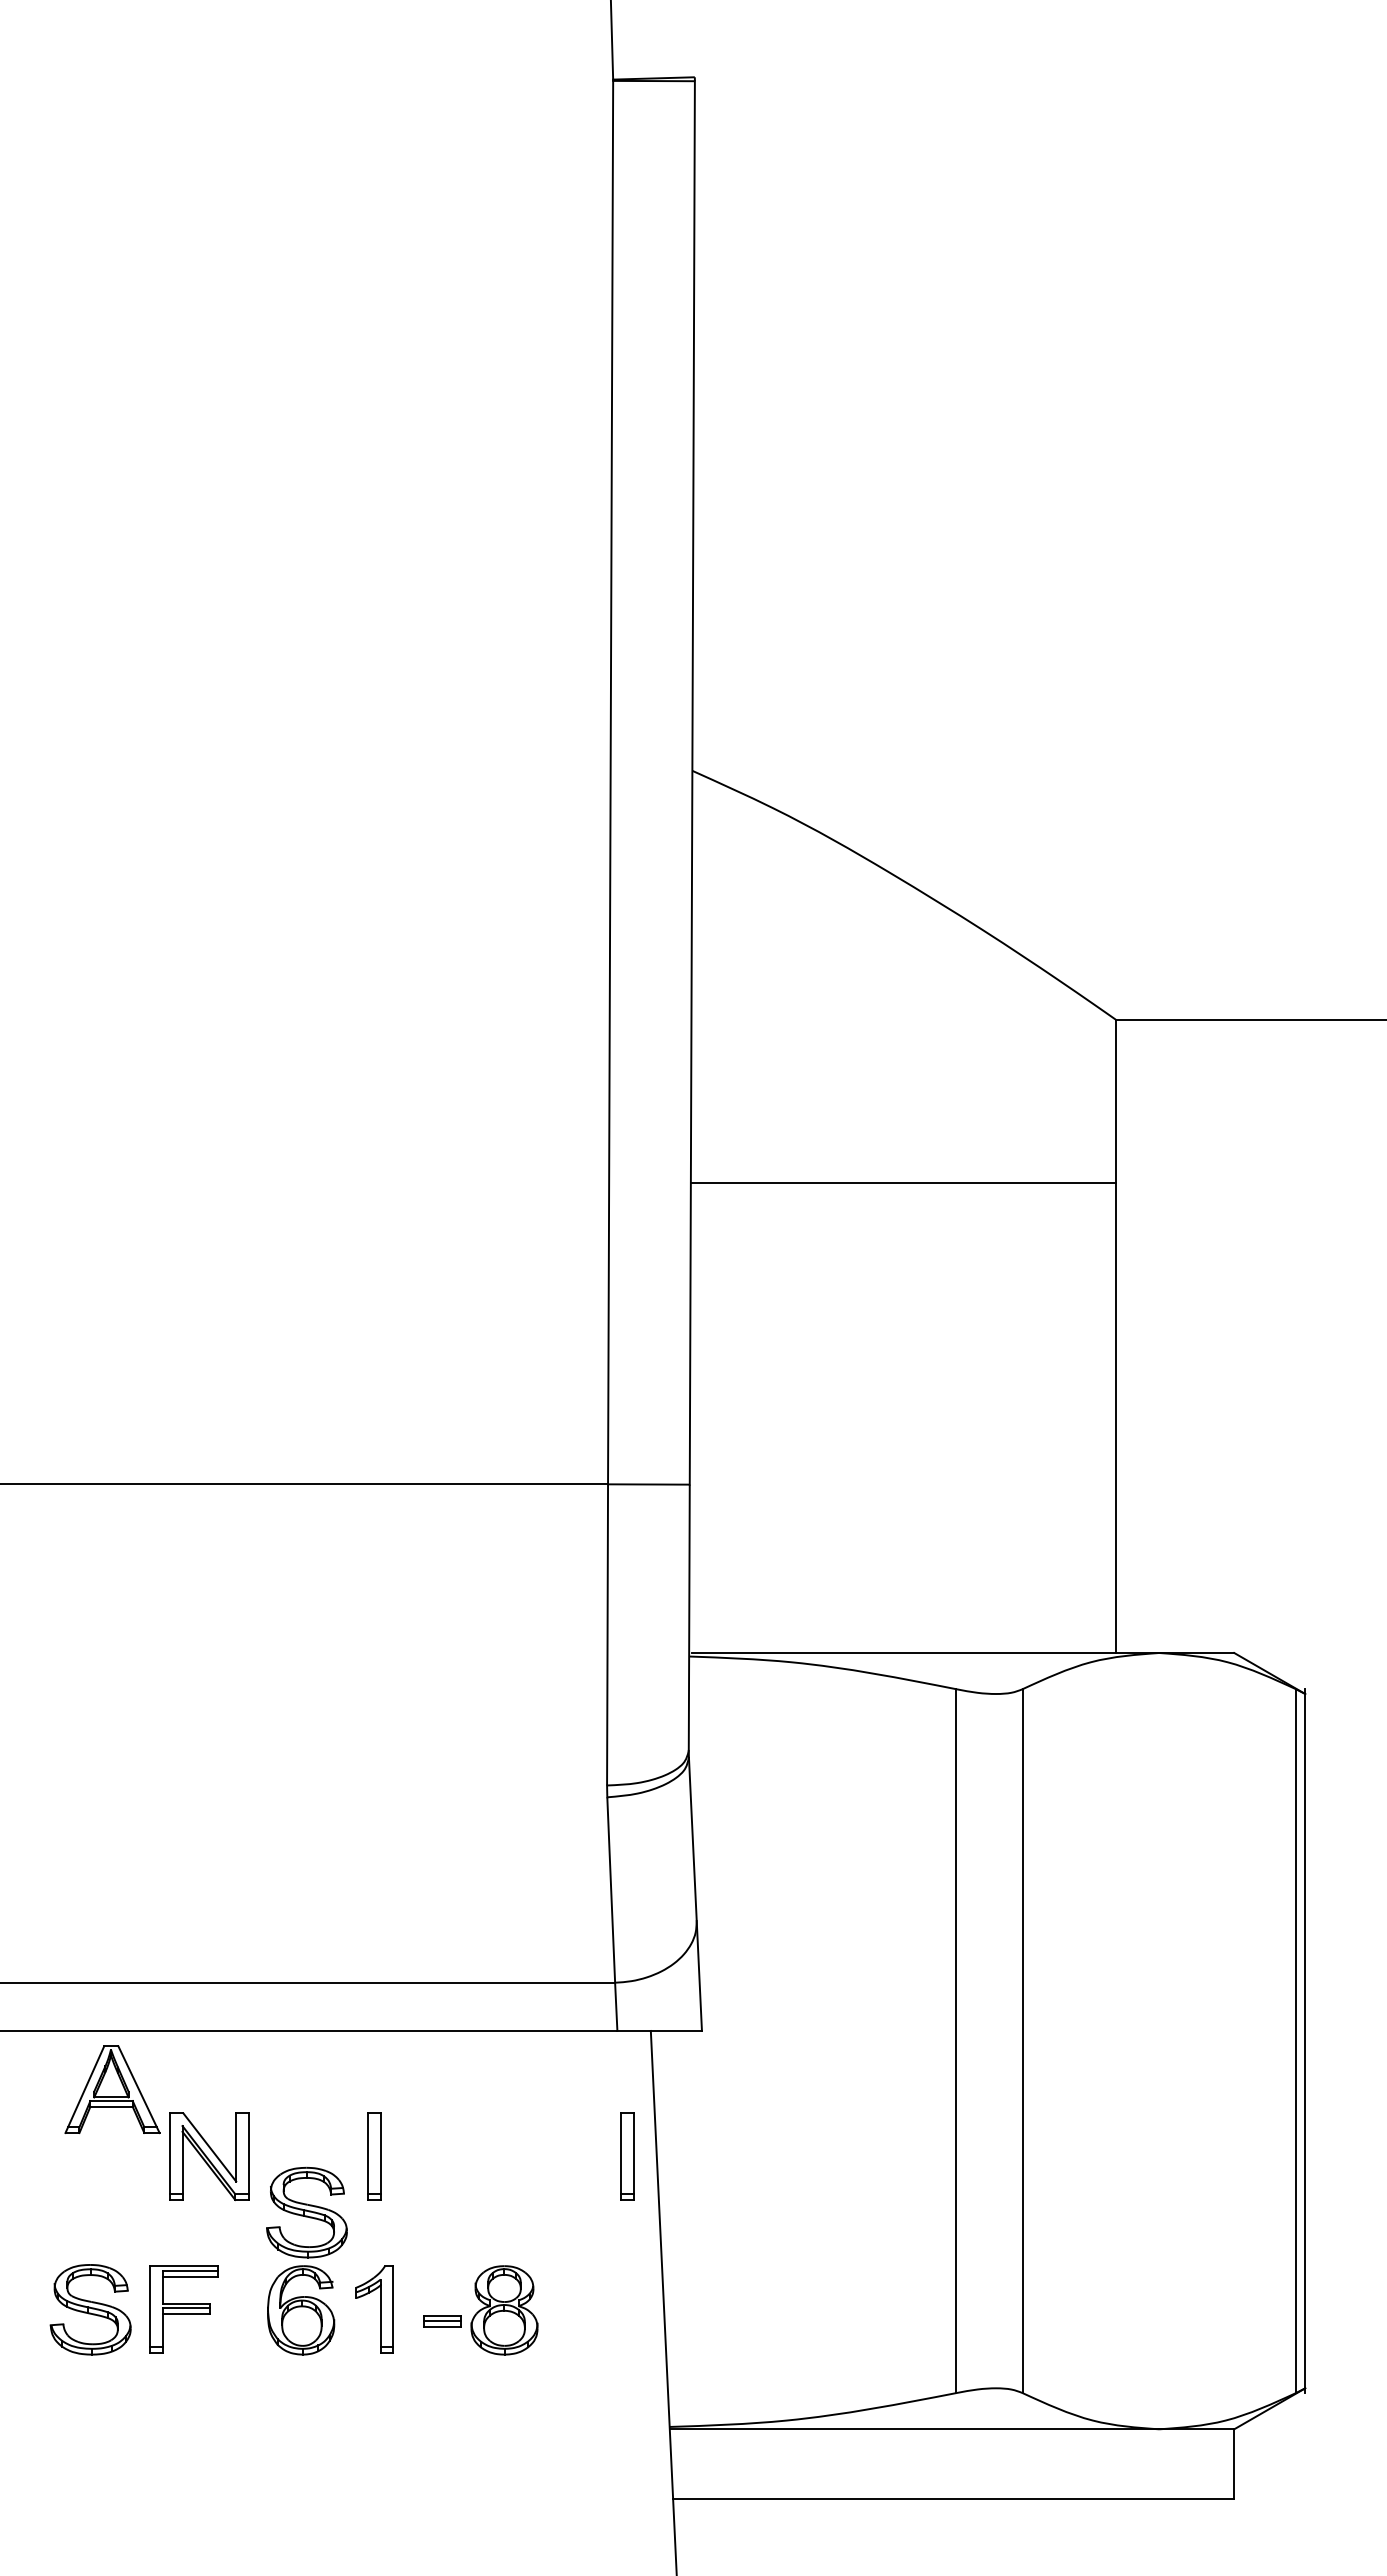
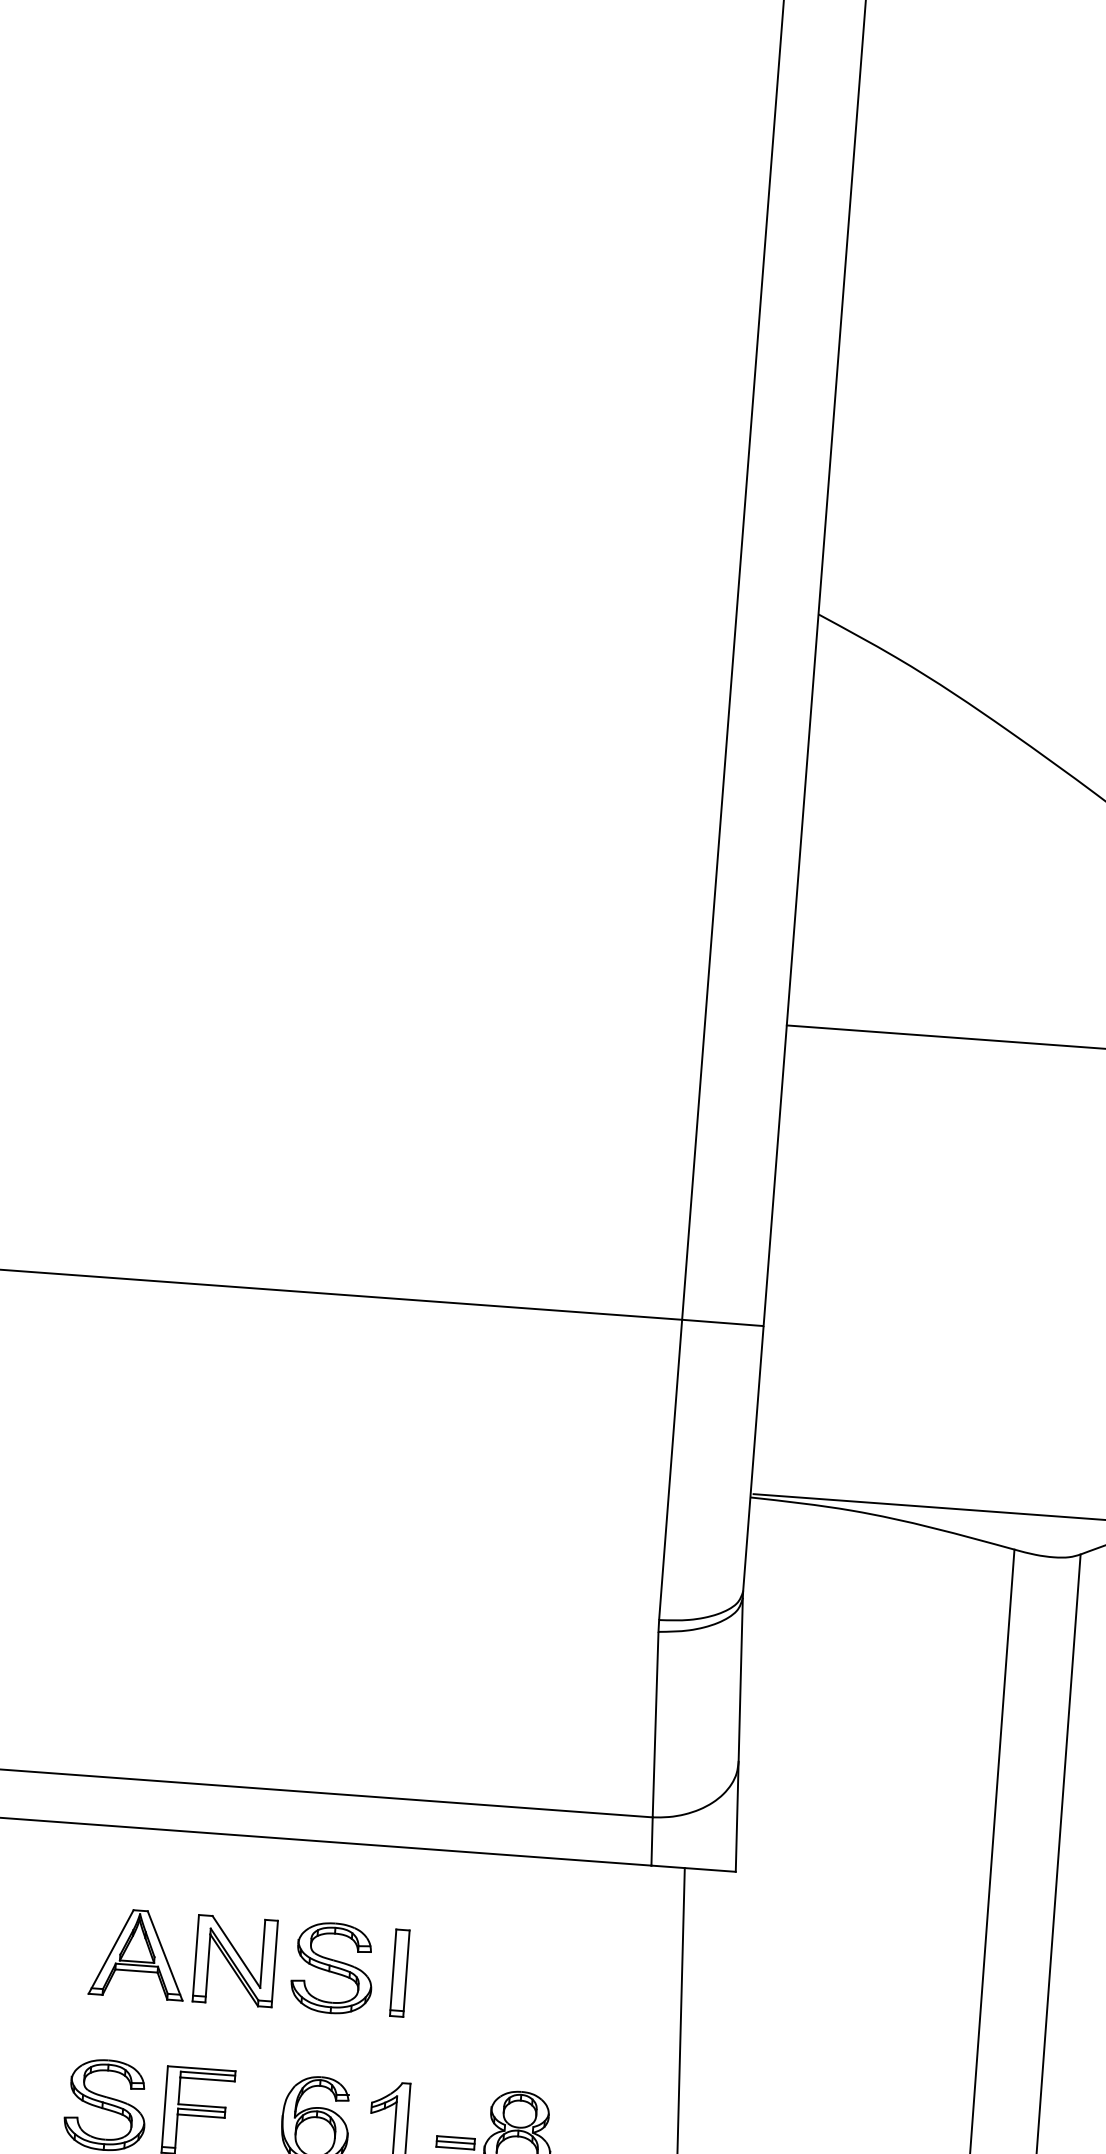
part: (112, 2089) -> (138, 1953), moved
part: (627, 2156) -> (652, 1991), removed
part: (306, 2212) -> (332, 1968), moved

